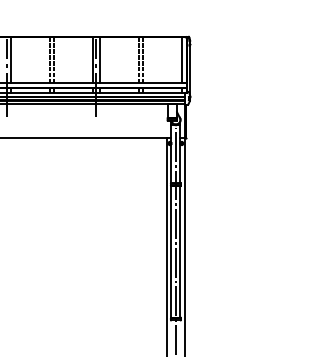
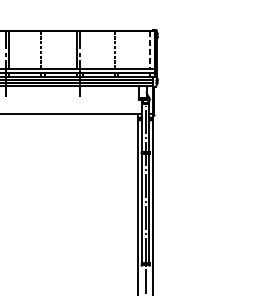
line: (54, 60) -> (44, 50), removed
line: (100, 60) -> (83, 50), removed
line: (143, 60) -> (118, 50), removed
line: (181, 60) -> (150, 50), solid -> dashed

